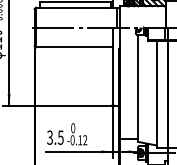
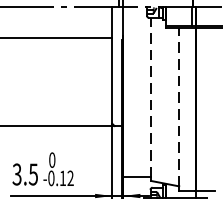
line: (138, 86) -> (151, 96), solid -> dashed
line: (156, 92) -> (178, 105), solid -> dashed

